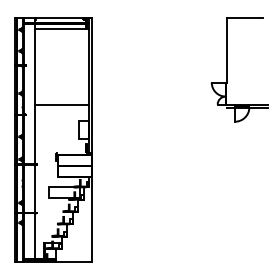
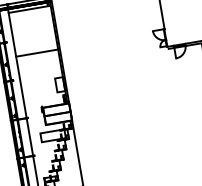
line: (62, 105) -> (37, 53), moved

